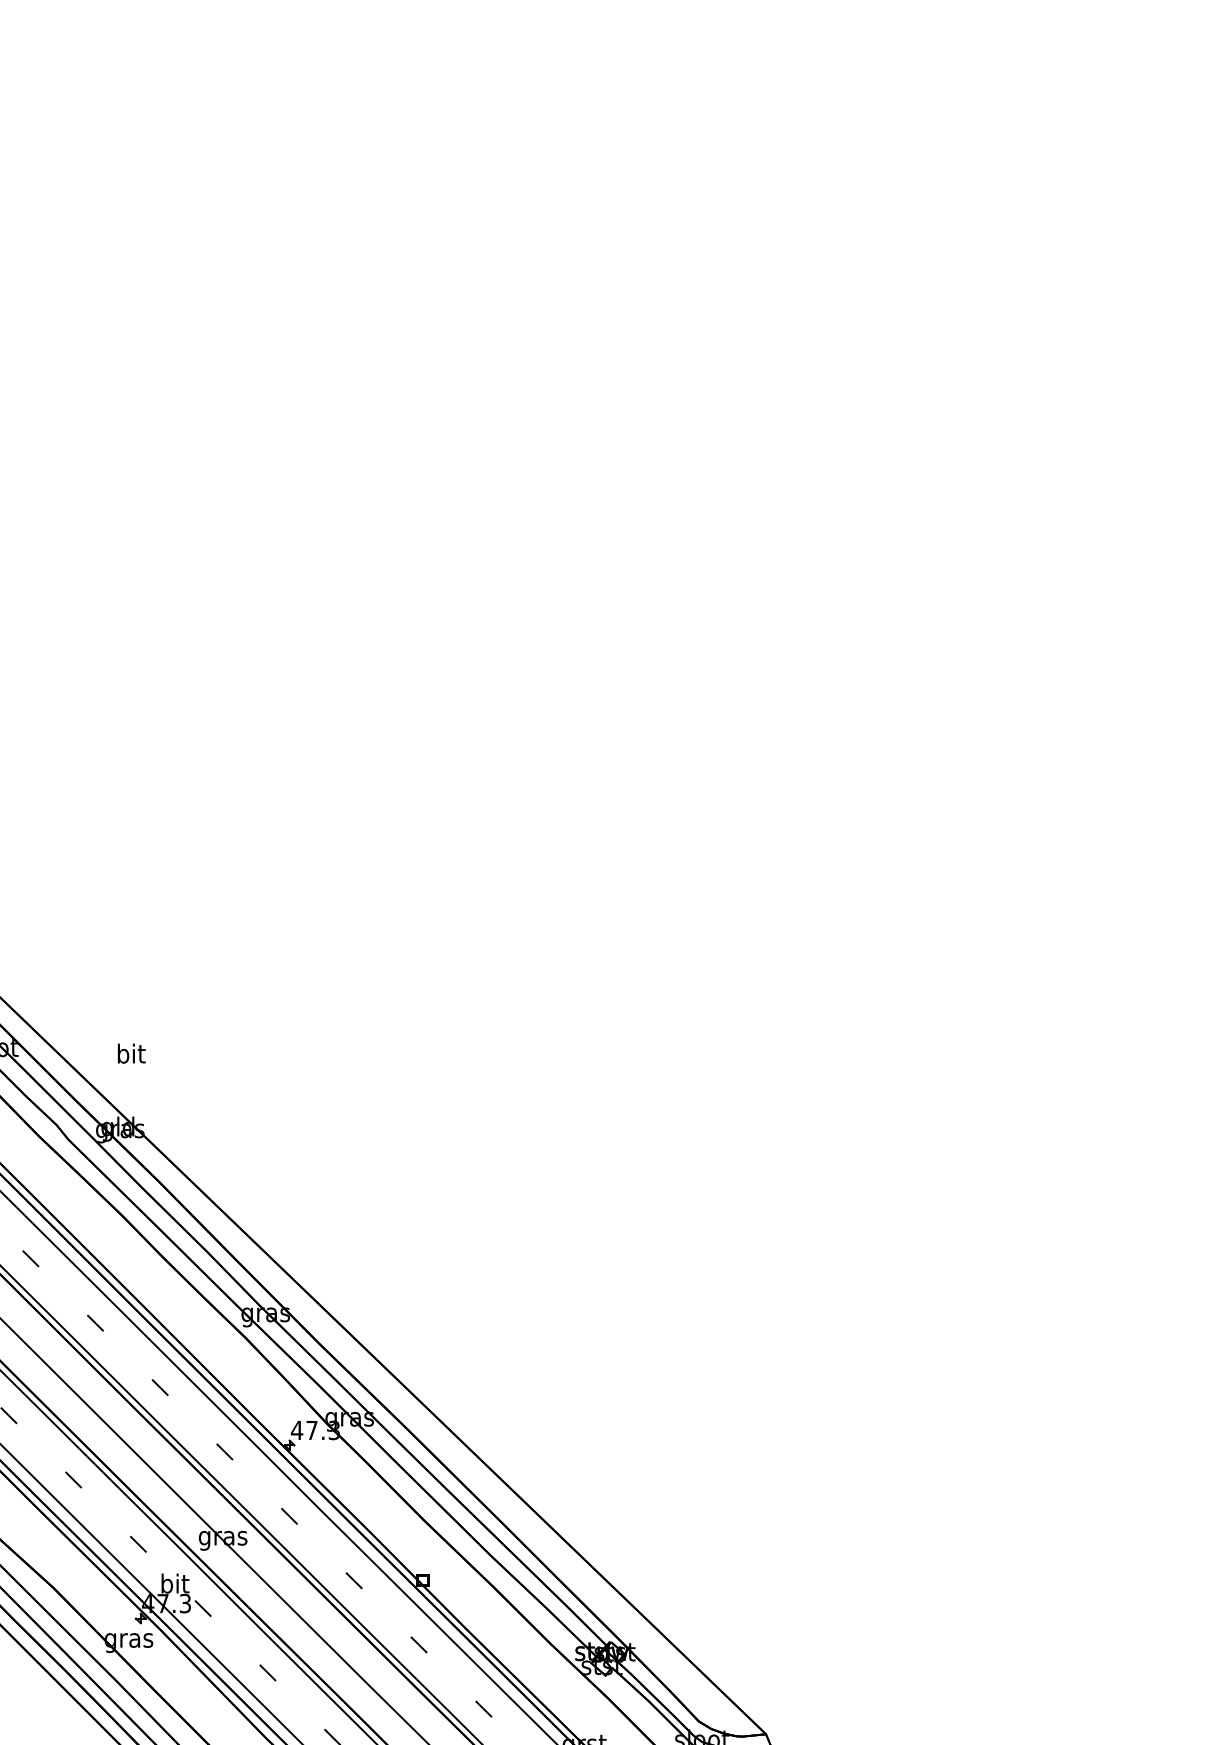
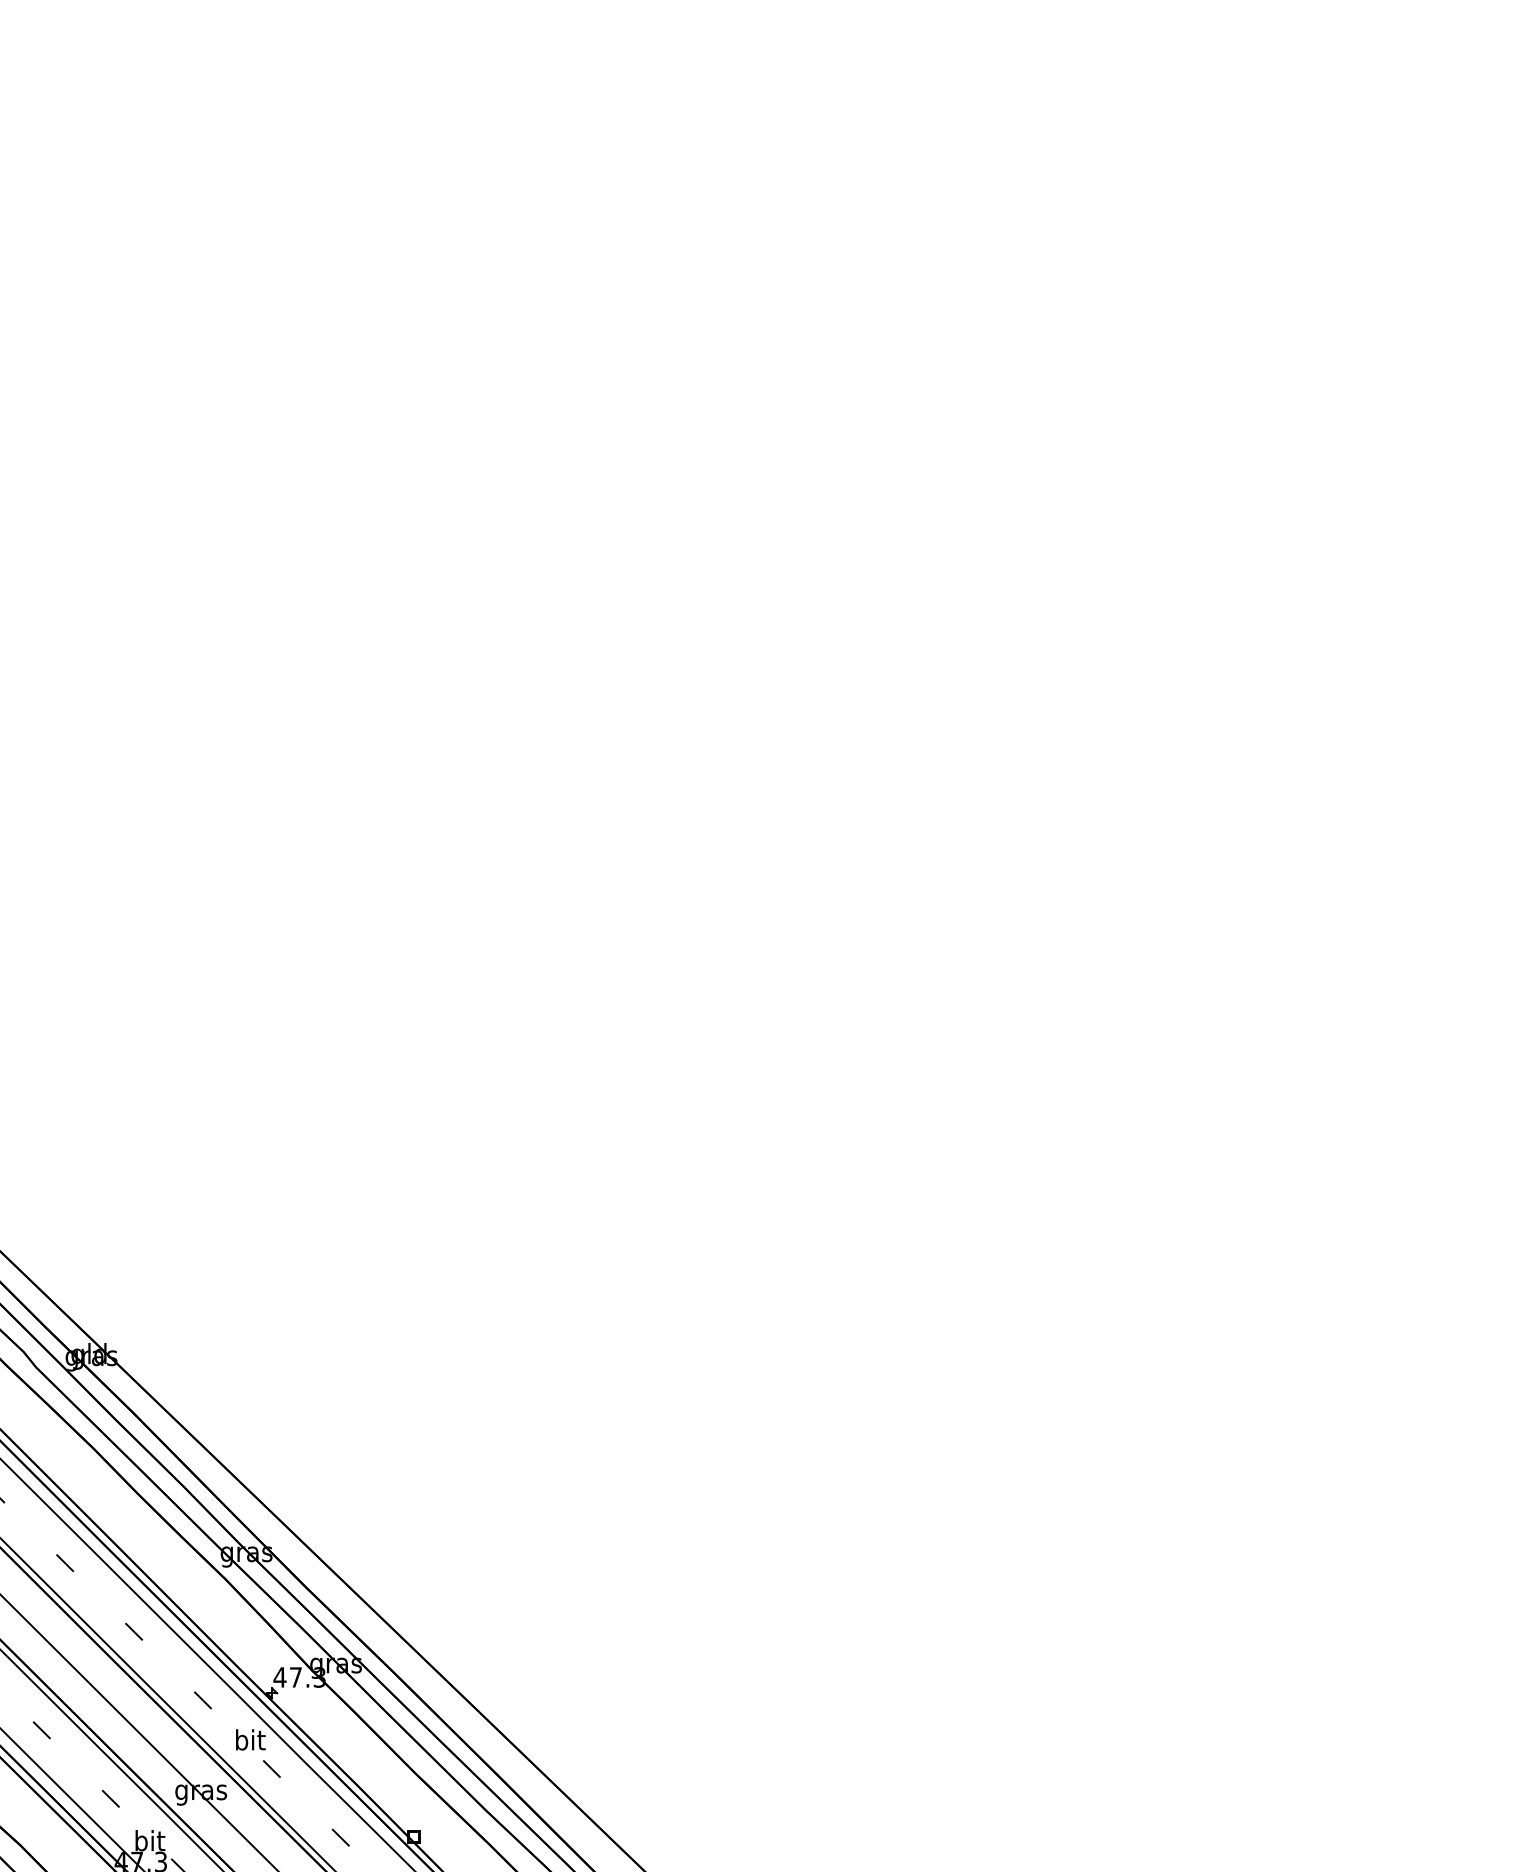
text: (131, 1053) -> (250, 1739), moved

